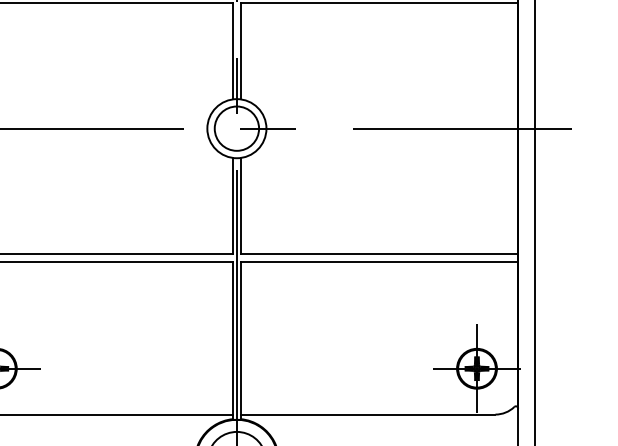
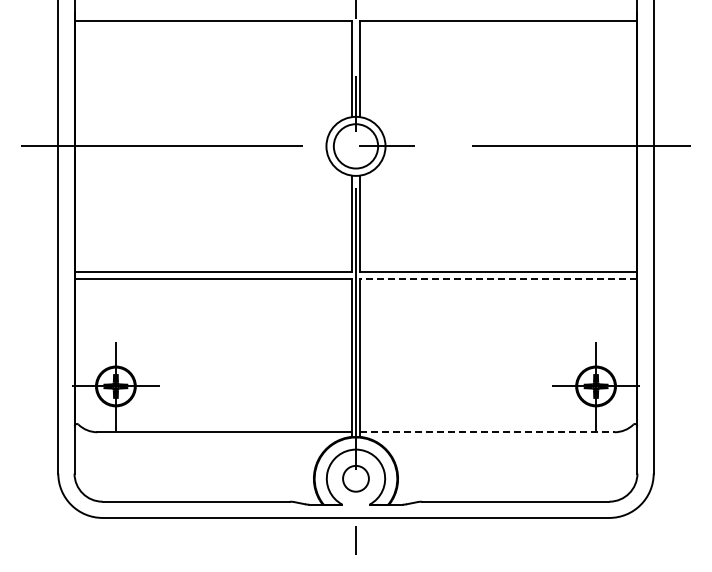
line: (379, 261) -> (498, 279), solid -> dashed
line: (368, 414) -> (487, 432), solid -> dashed

